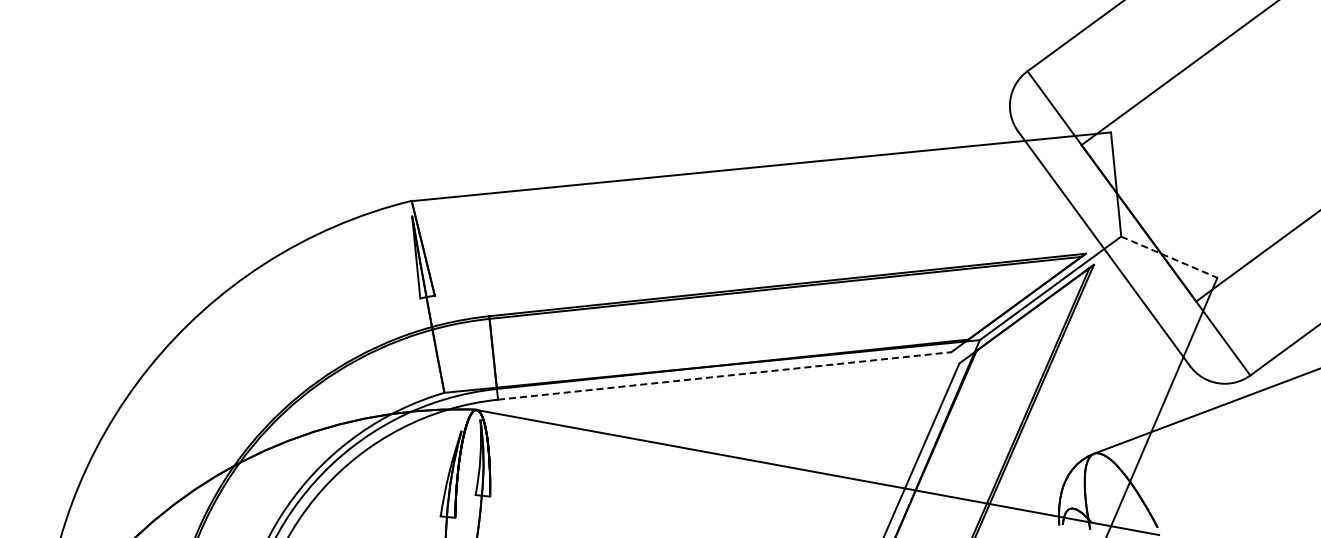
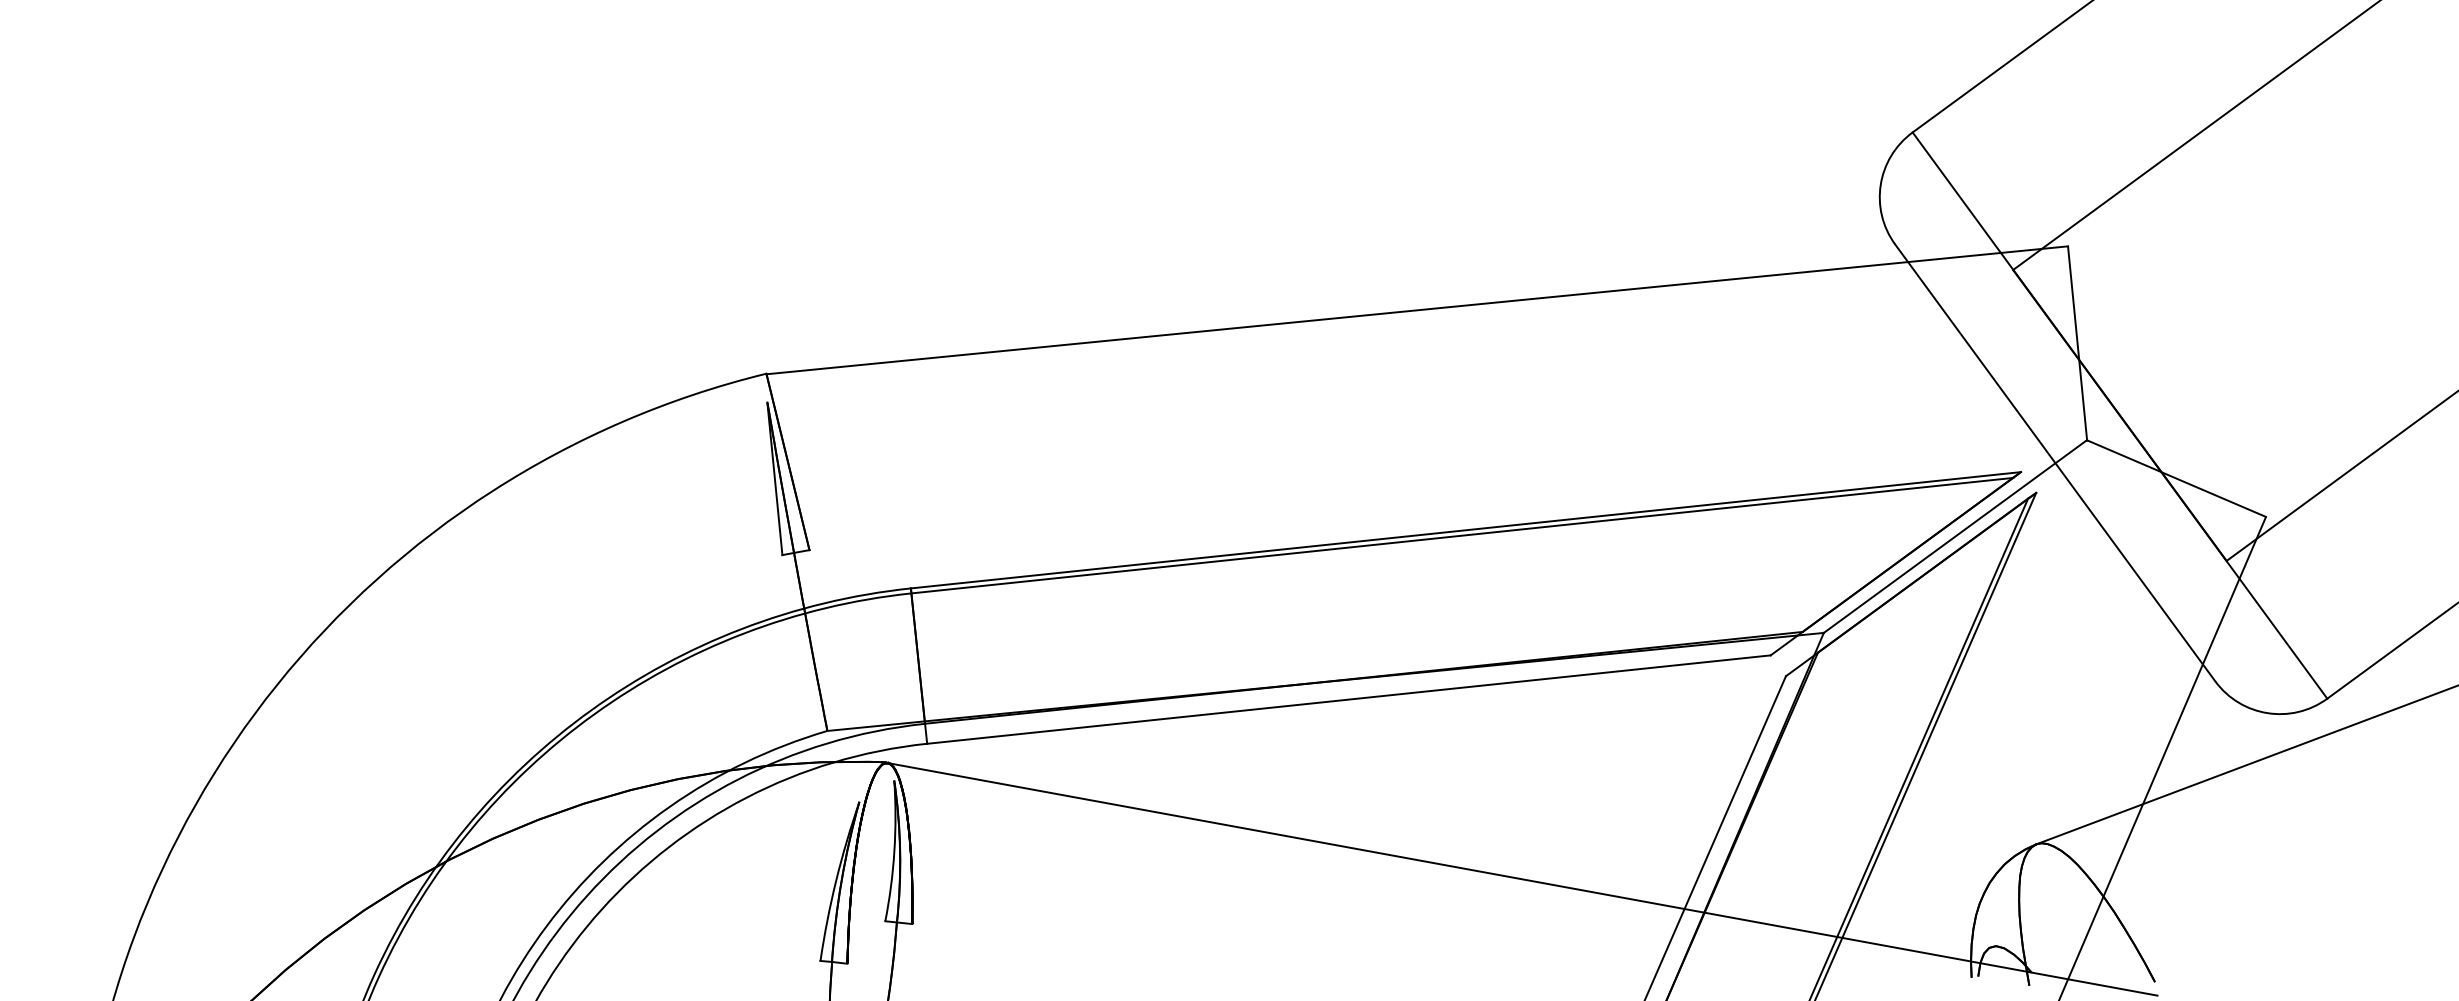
line: (1169, 257) -> (2176, 479), dashed -> solid
line: (724, 375) -> (1348, 698), dashed -> solid

